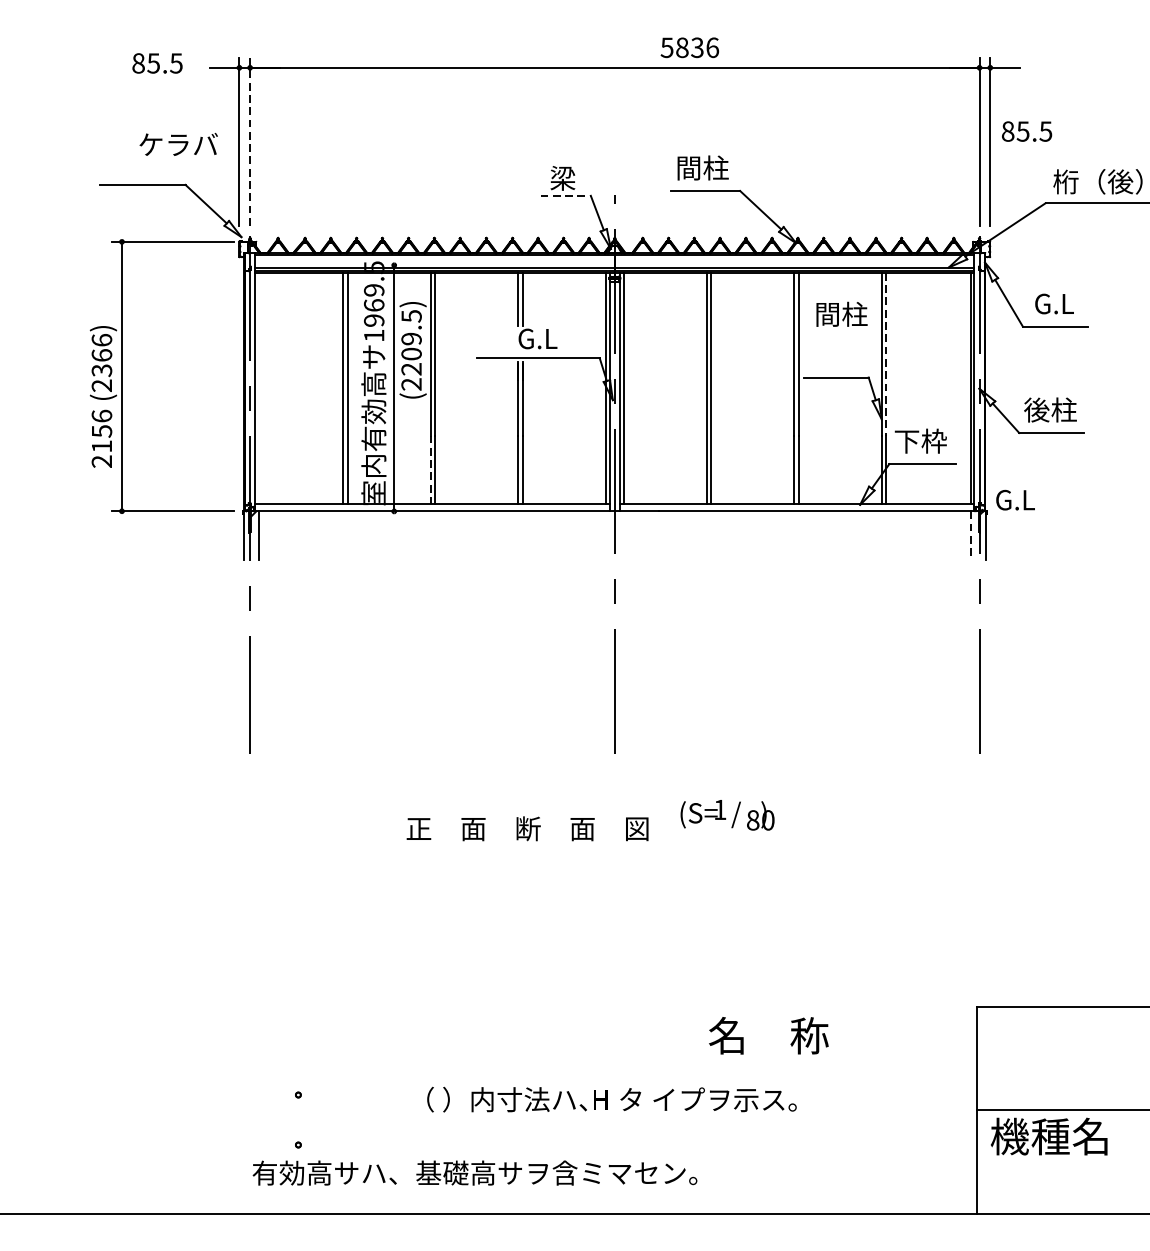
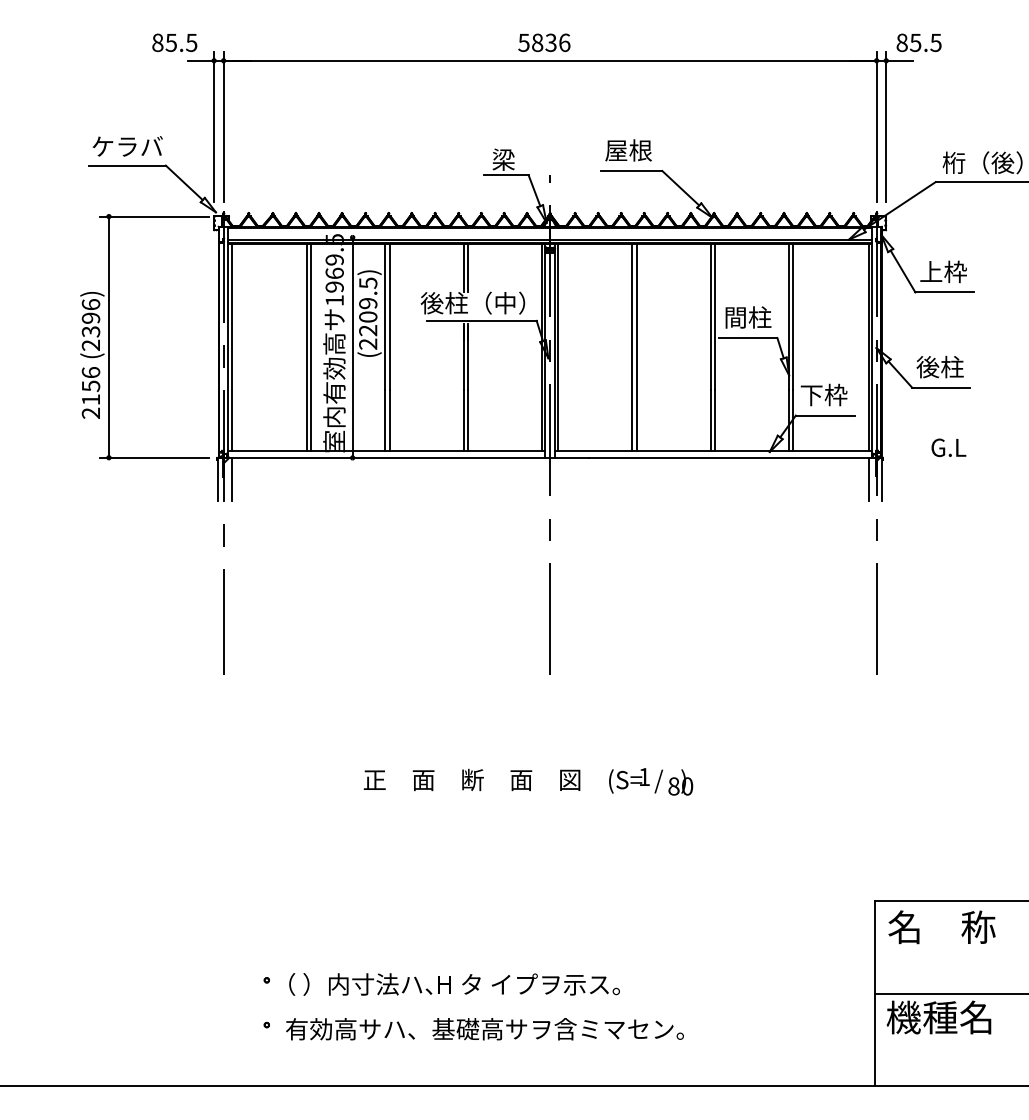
text: (690, 47) -> (544, 42), moved
text: (157, 63) -> (174, 42), moved
text: (1026, 131) -> (918, 42), moved
line: (249, 141) -> (223, 126), dashed -> solid
text: (178, 144) -> (127, 146), moved
text: (702, 168) -> (628, 150), 間柱 -> 屋根
line: (566, 195) -> (506, 175), dashed -> solid
text: (1054, 303) -> (943, 271), G.L -> 上枠
text: (841, 314) -> (748, 317), moved
text: (528, 337) -> (472, 302), G.L -> 後柱（中）
text: (101, 354) -> (90, 317), (2366) -> (2396)
line: (886, 354) -> (793, 317), dashed -> solid
line: (258, 388) -> (231, 347), added
line: (430, 469) -> (385, 420), dashed -> solid
text: (1015, 499) -> (948, 447), moved
line: (970, 535) -> (868, 479), dashed -> solid
text: (728, 814) -> (651, 781), moved
text: (526, 828) -> (471, 779), moved
text: (768, 1036) -> (941, 927), moved
text: (611, 1099) -> (454, 984), moved
text: (474, 1173) -> (484, 1029), moved

